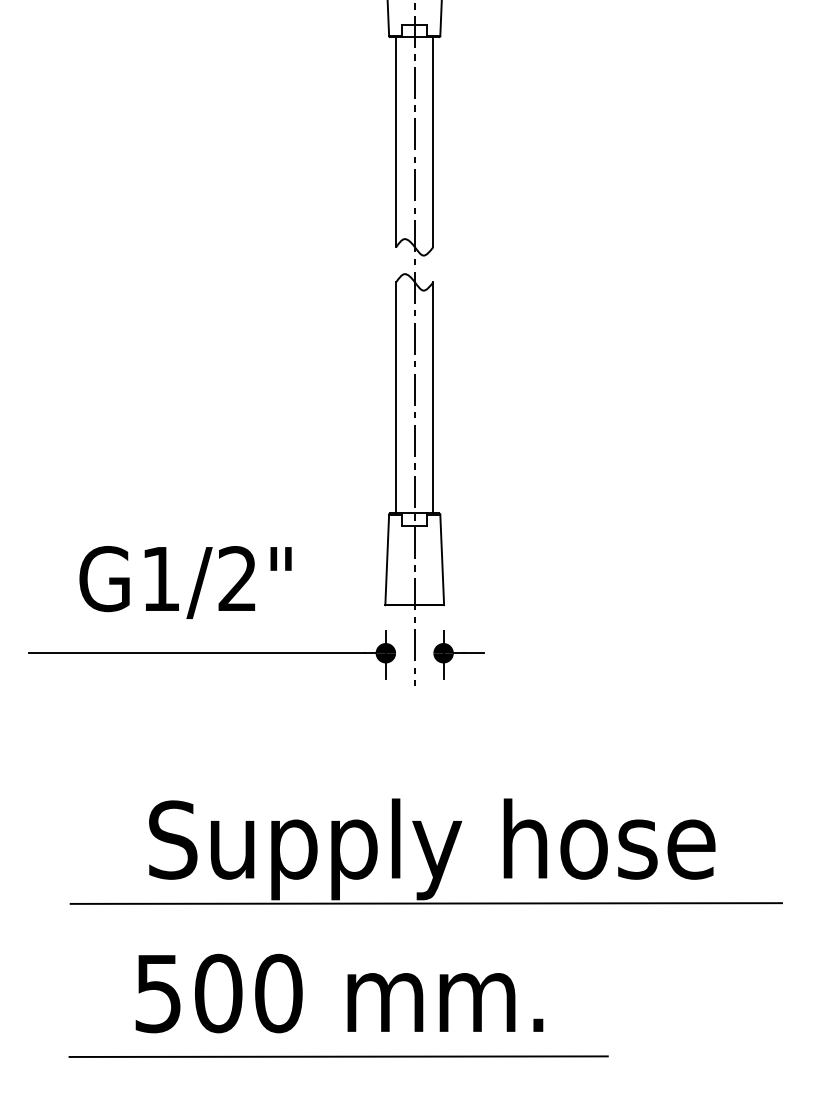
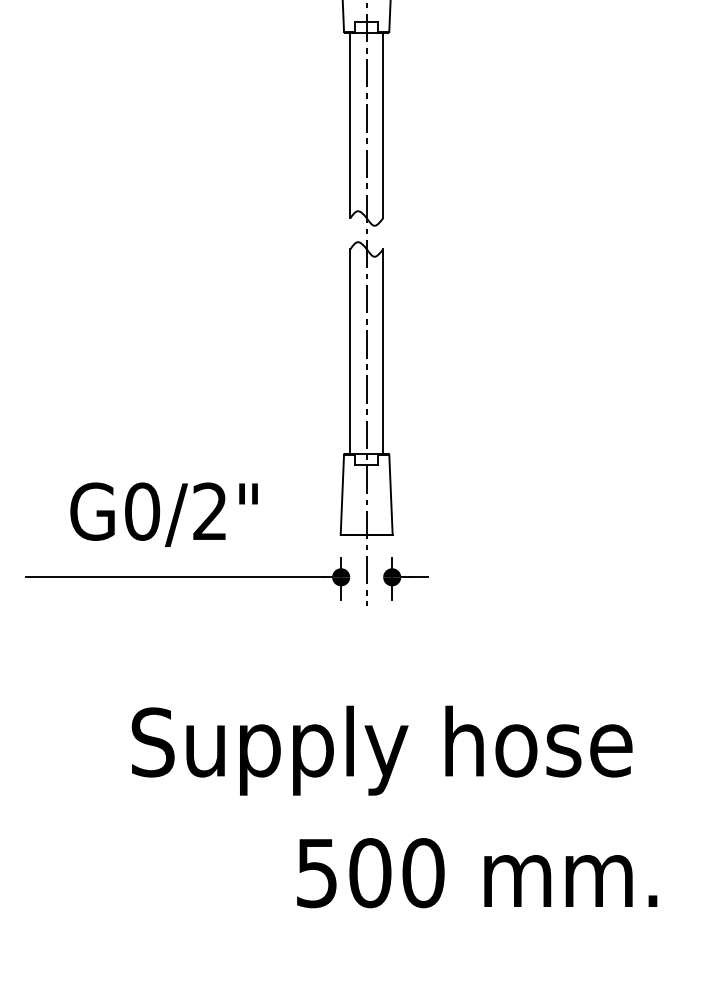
text: (161, 578) -> (142, 511), G1/2" -> G0/2"
line: (425, 903) -> (376, 798), removed
text: (339, 993) -> (477, 873), moved
line: (338, 1056) -> (299, 933), removed

